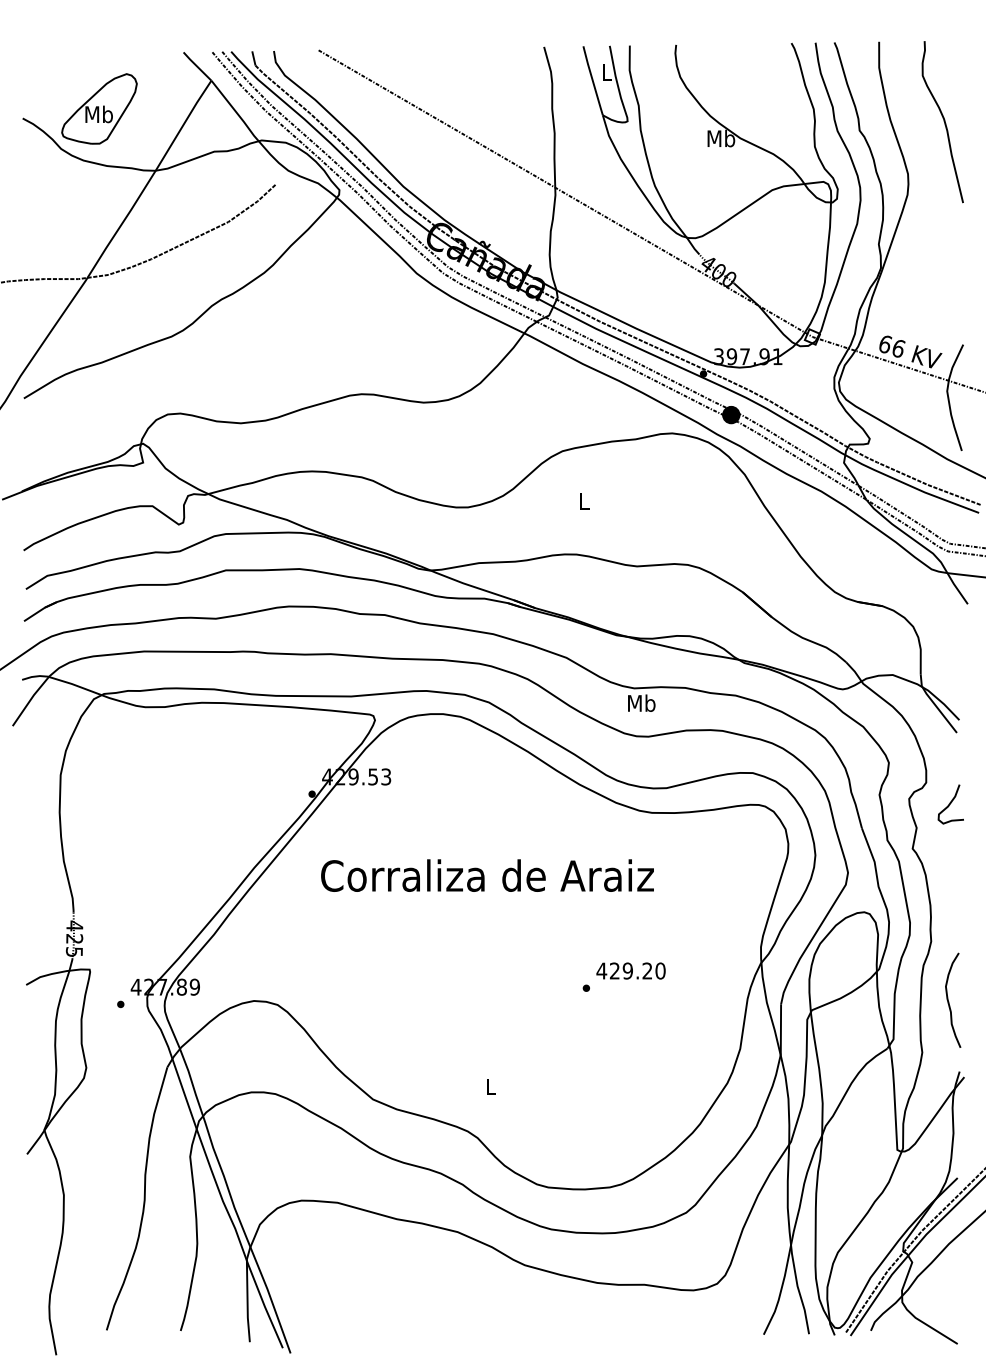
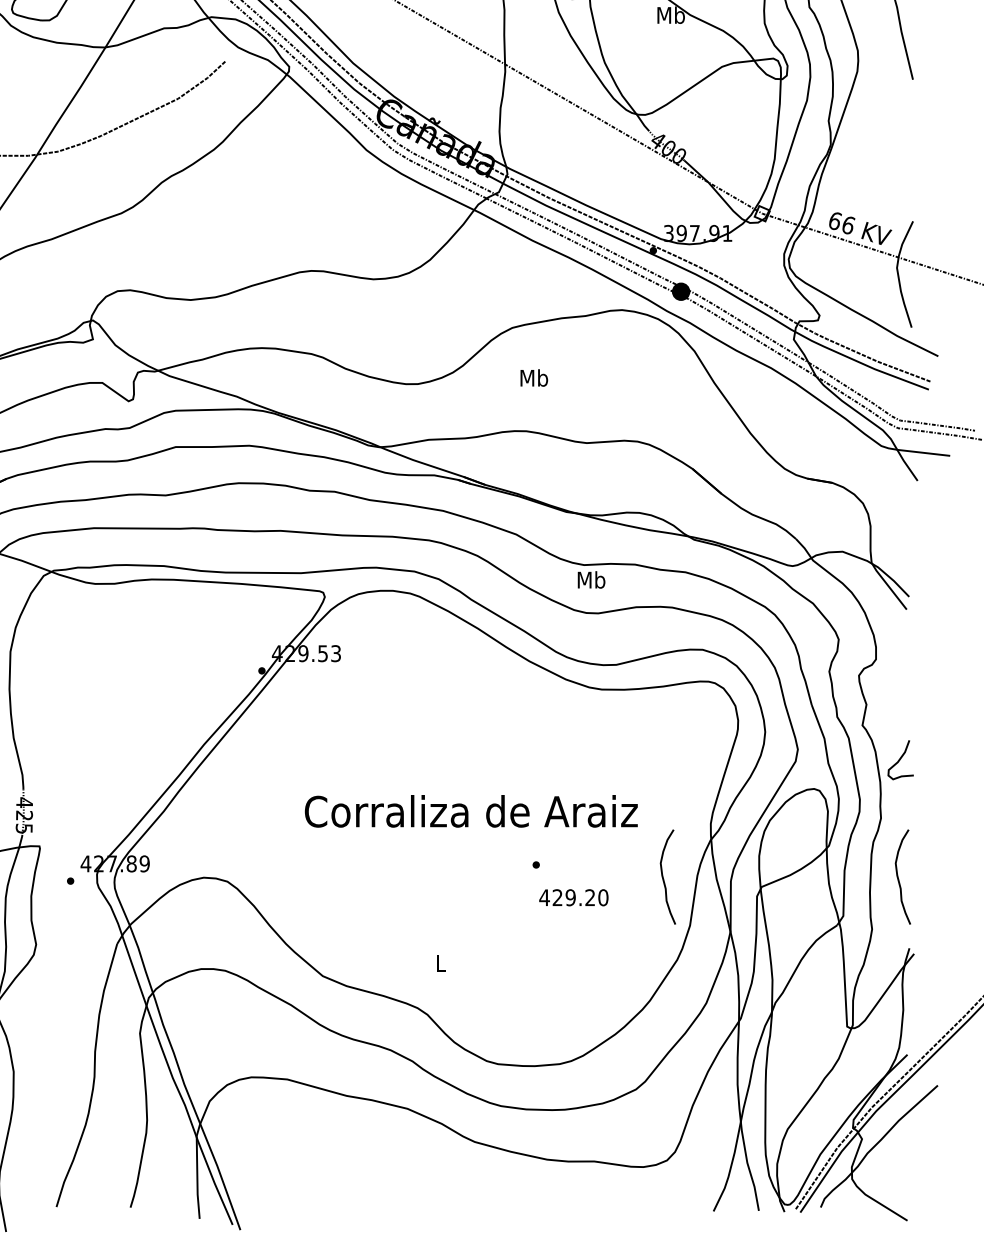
text: (584, 501) -> (534, 378), L -> Mb
curve: (950, 804) -> (900, 760), moved
text: (487, 875) -> (471, 811), moved
text: (630, 970) -> (573, 897), moved
curve: (714, 1001) -> (664, 878), added

